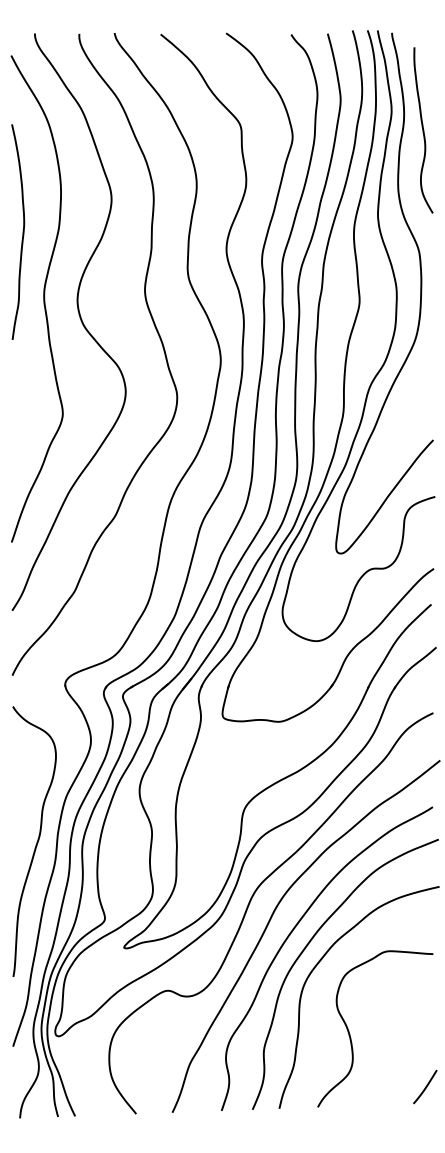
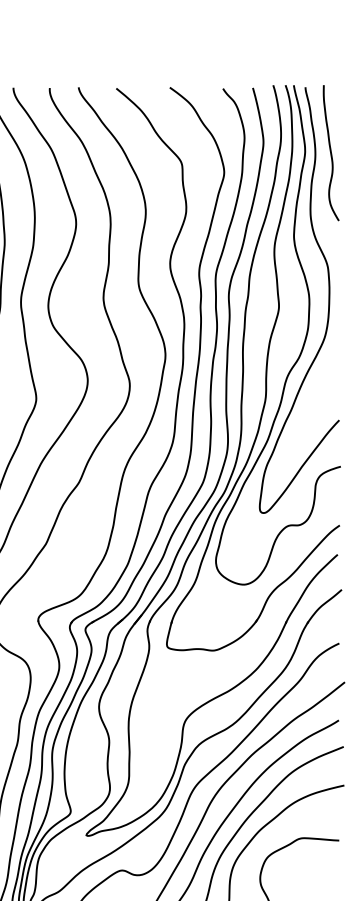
curve: (423, 130) -> (331, 153), moved

